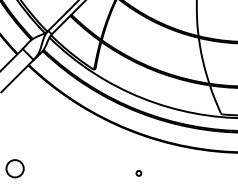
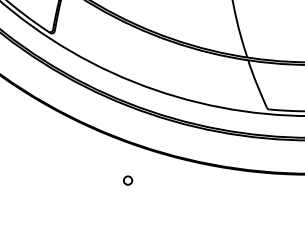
circle: (138, 173) -> (127, 180), moved

